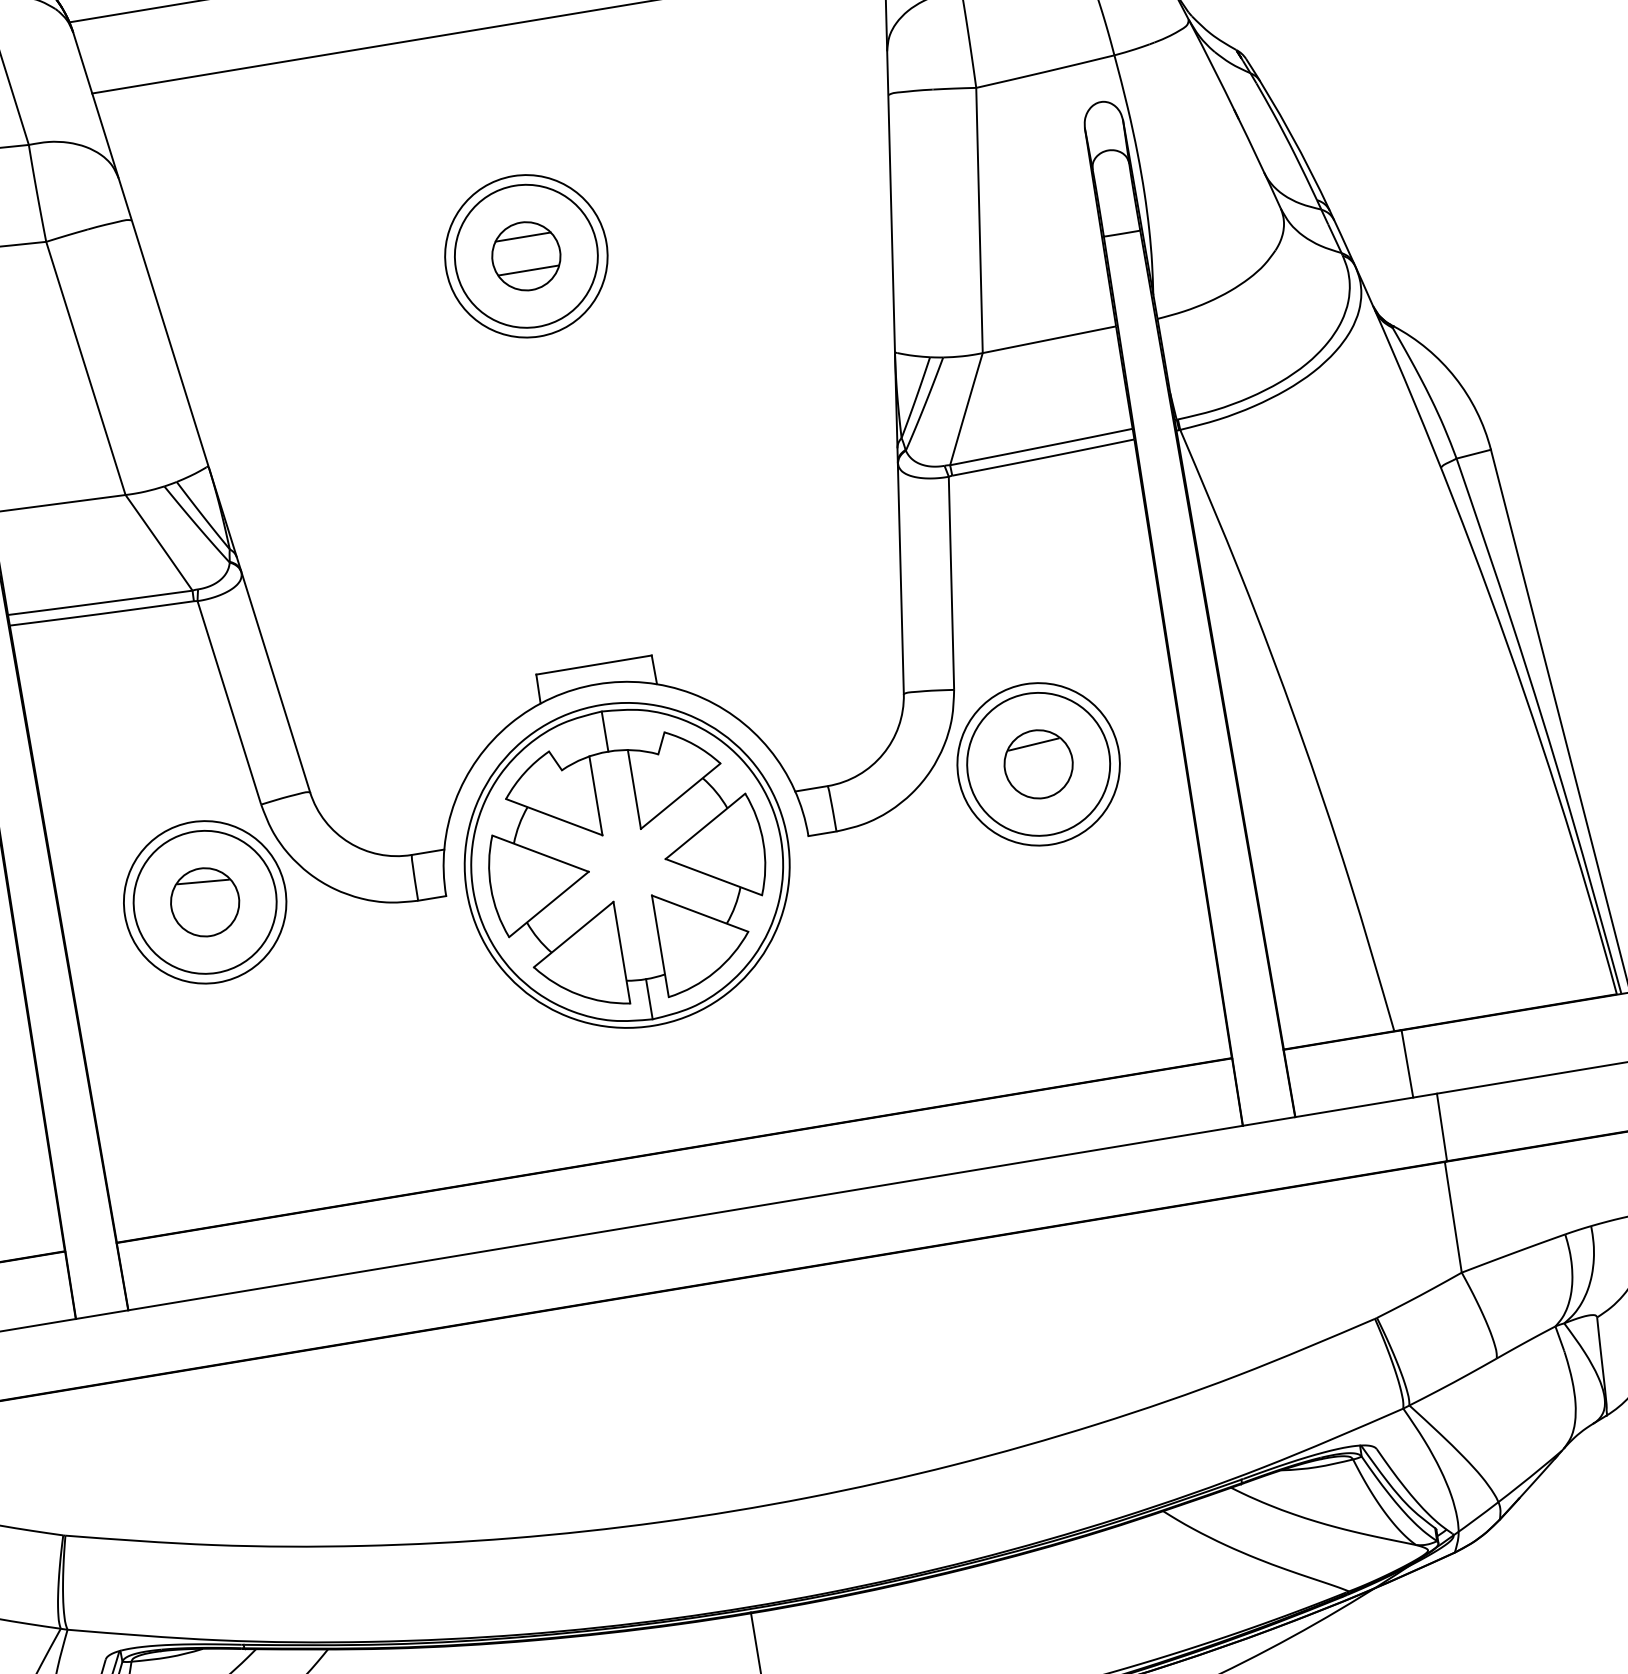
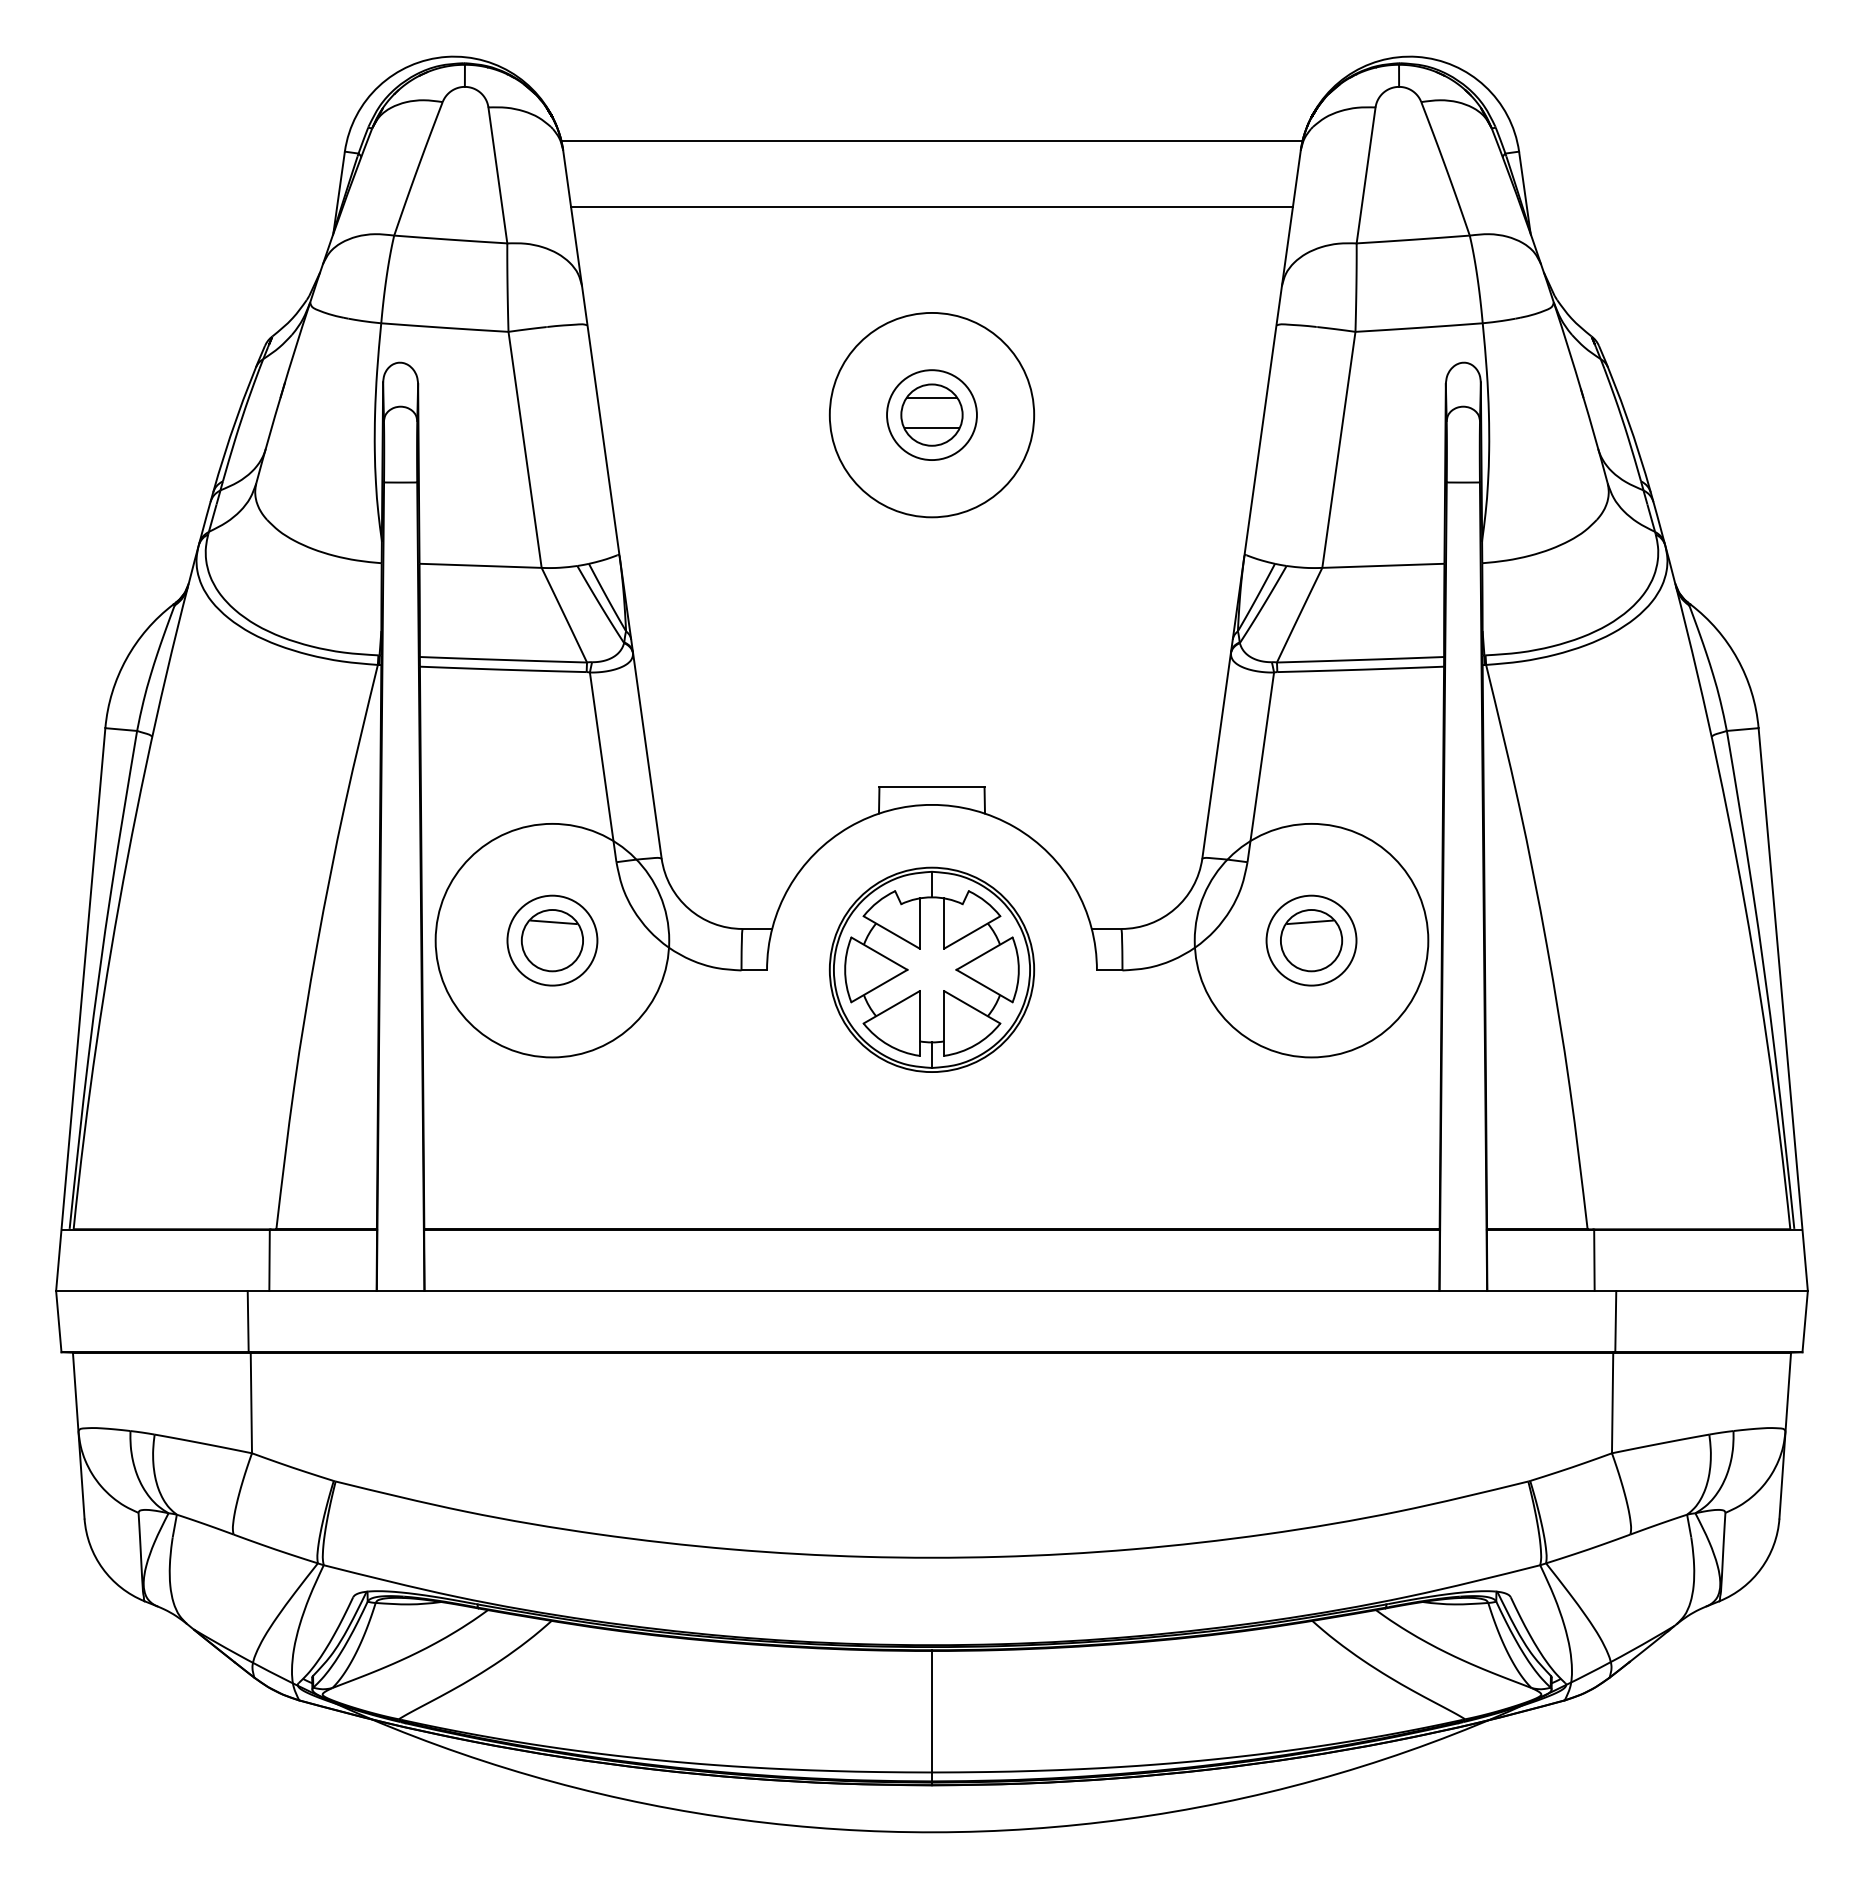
circle: (525, 255) -> (931, 414), size x0.7
circle: (525, 256) -> (931, 415), size x1.4
circle: (1038, 764) -> (1311, 940), size x0.7
circle: (1038, 764) -> (1311, 940), size x1.6
part: (626, 865) -> (931, 969), size x0.7
circle: (205, 902) -> (552, 940), size x0.7
circle: (205, 902) -> (552, 940), size x1.6

